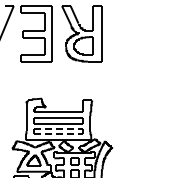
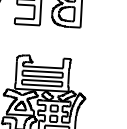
line: (59, 128) -> (43, 80), dashed -> solid
line: (59, 134) -> (42, 85), dashed -> solid

